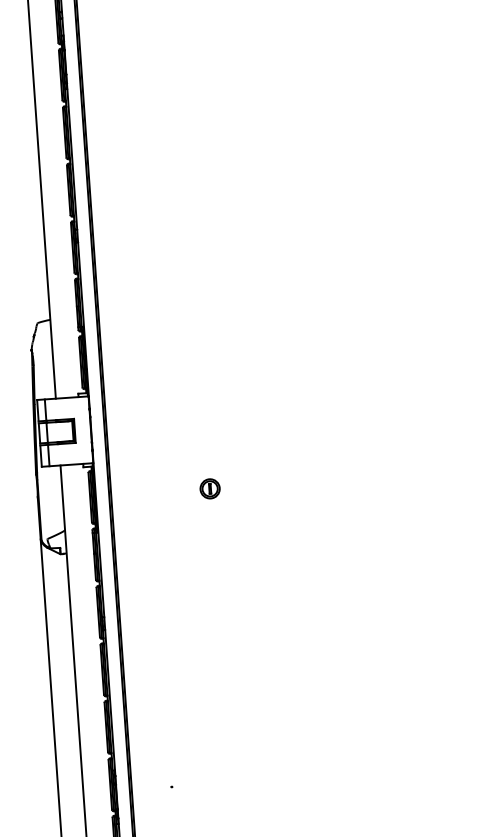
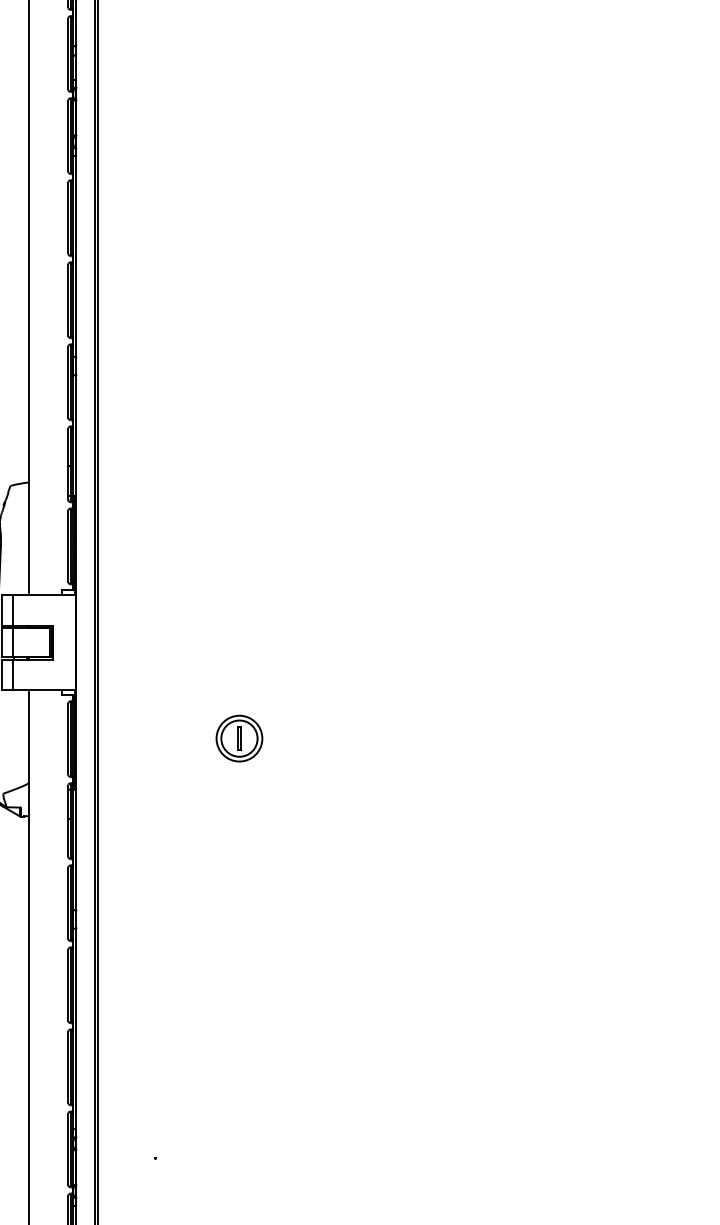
part: (210, 488) -> (239, 738), size x1.67

